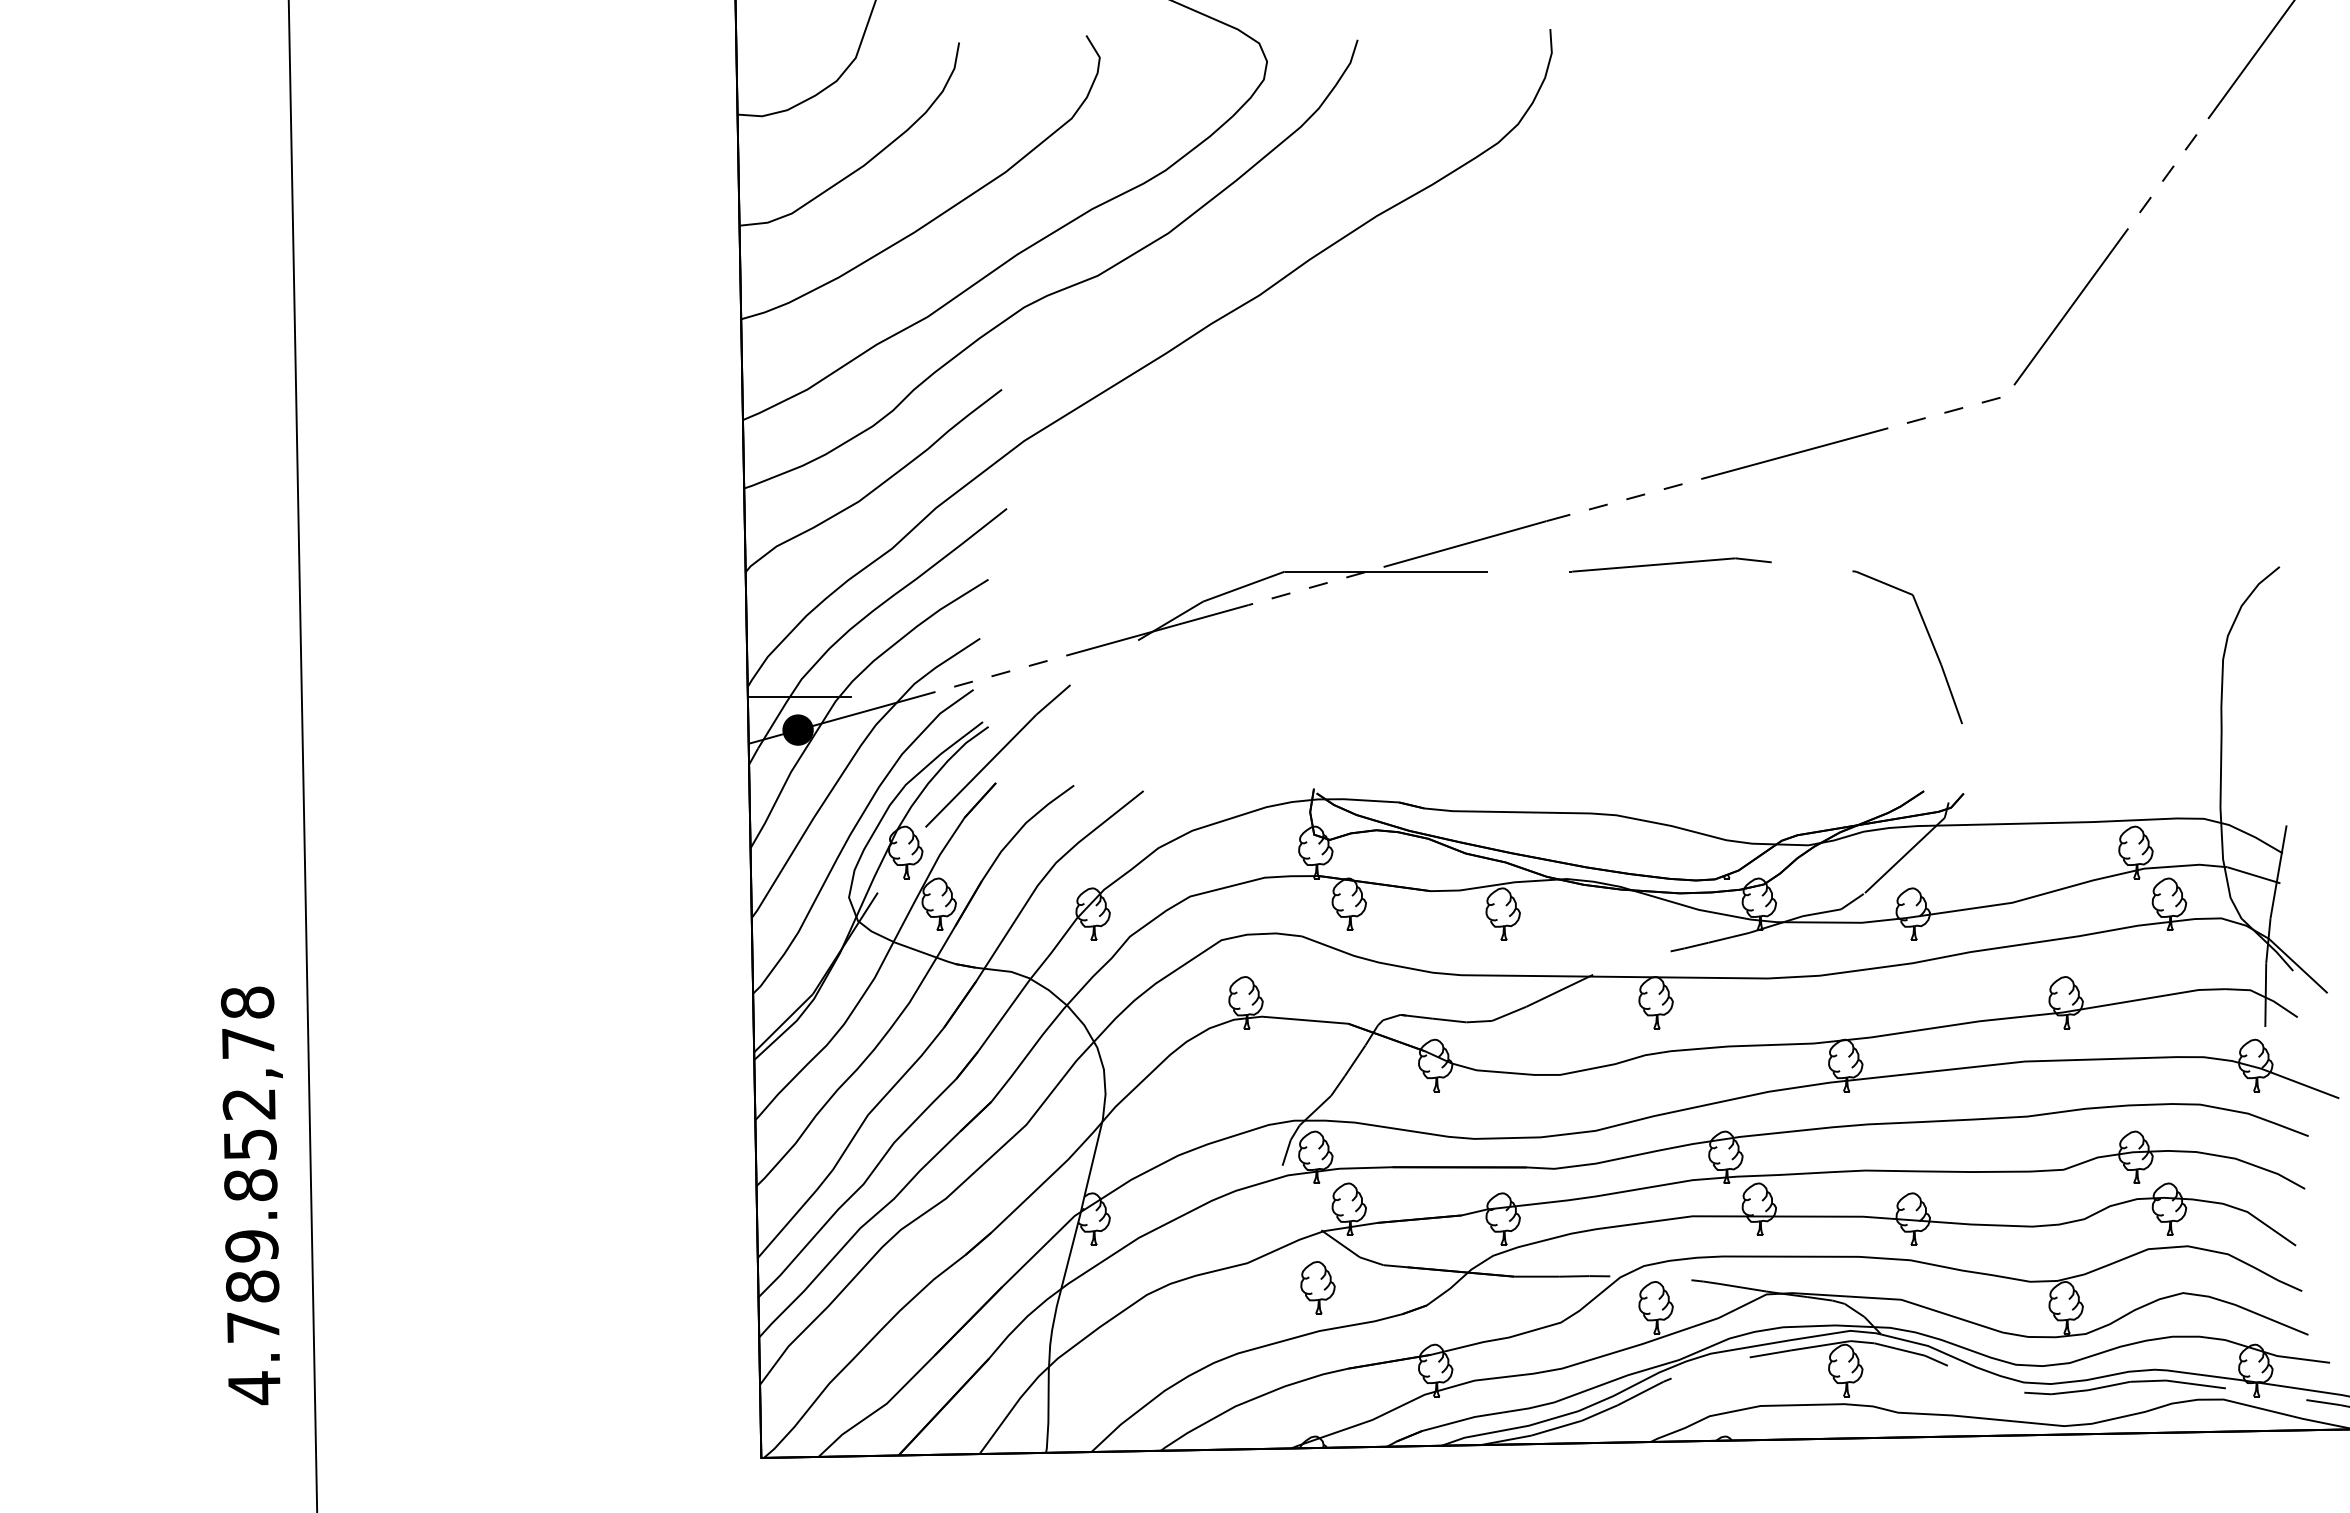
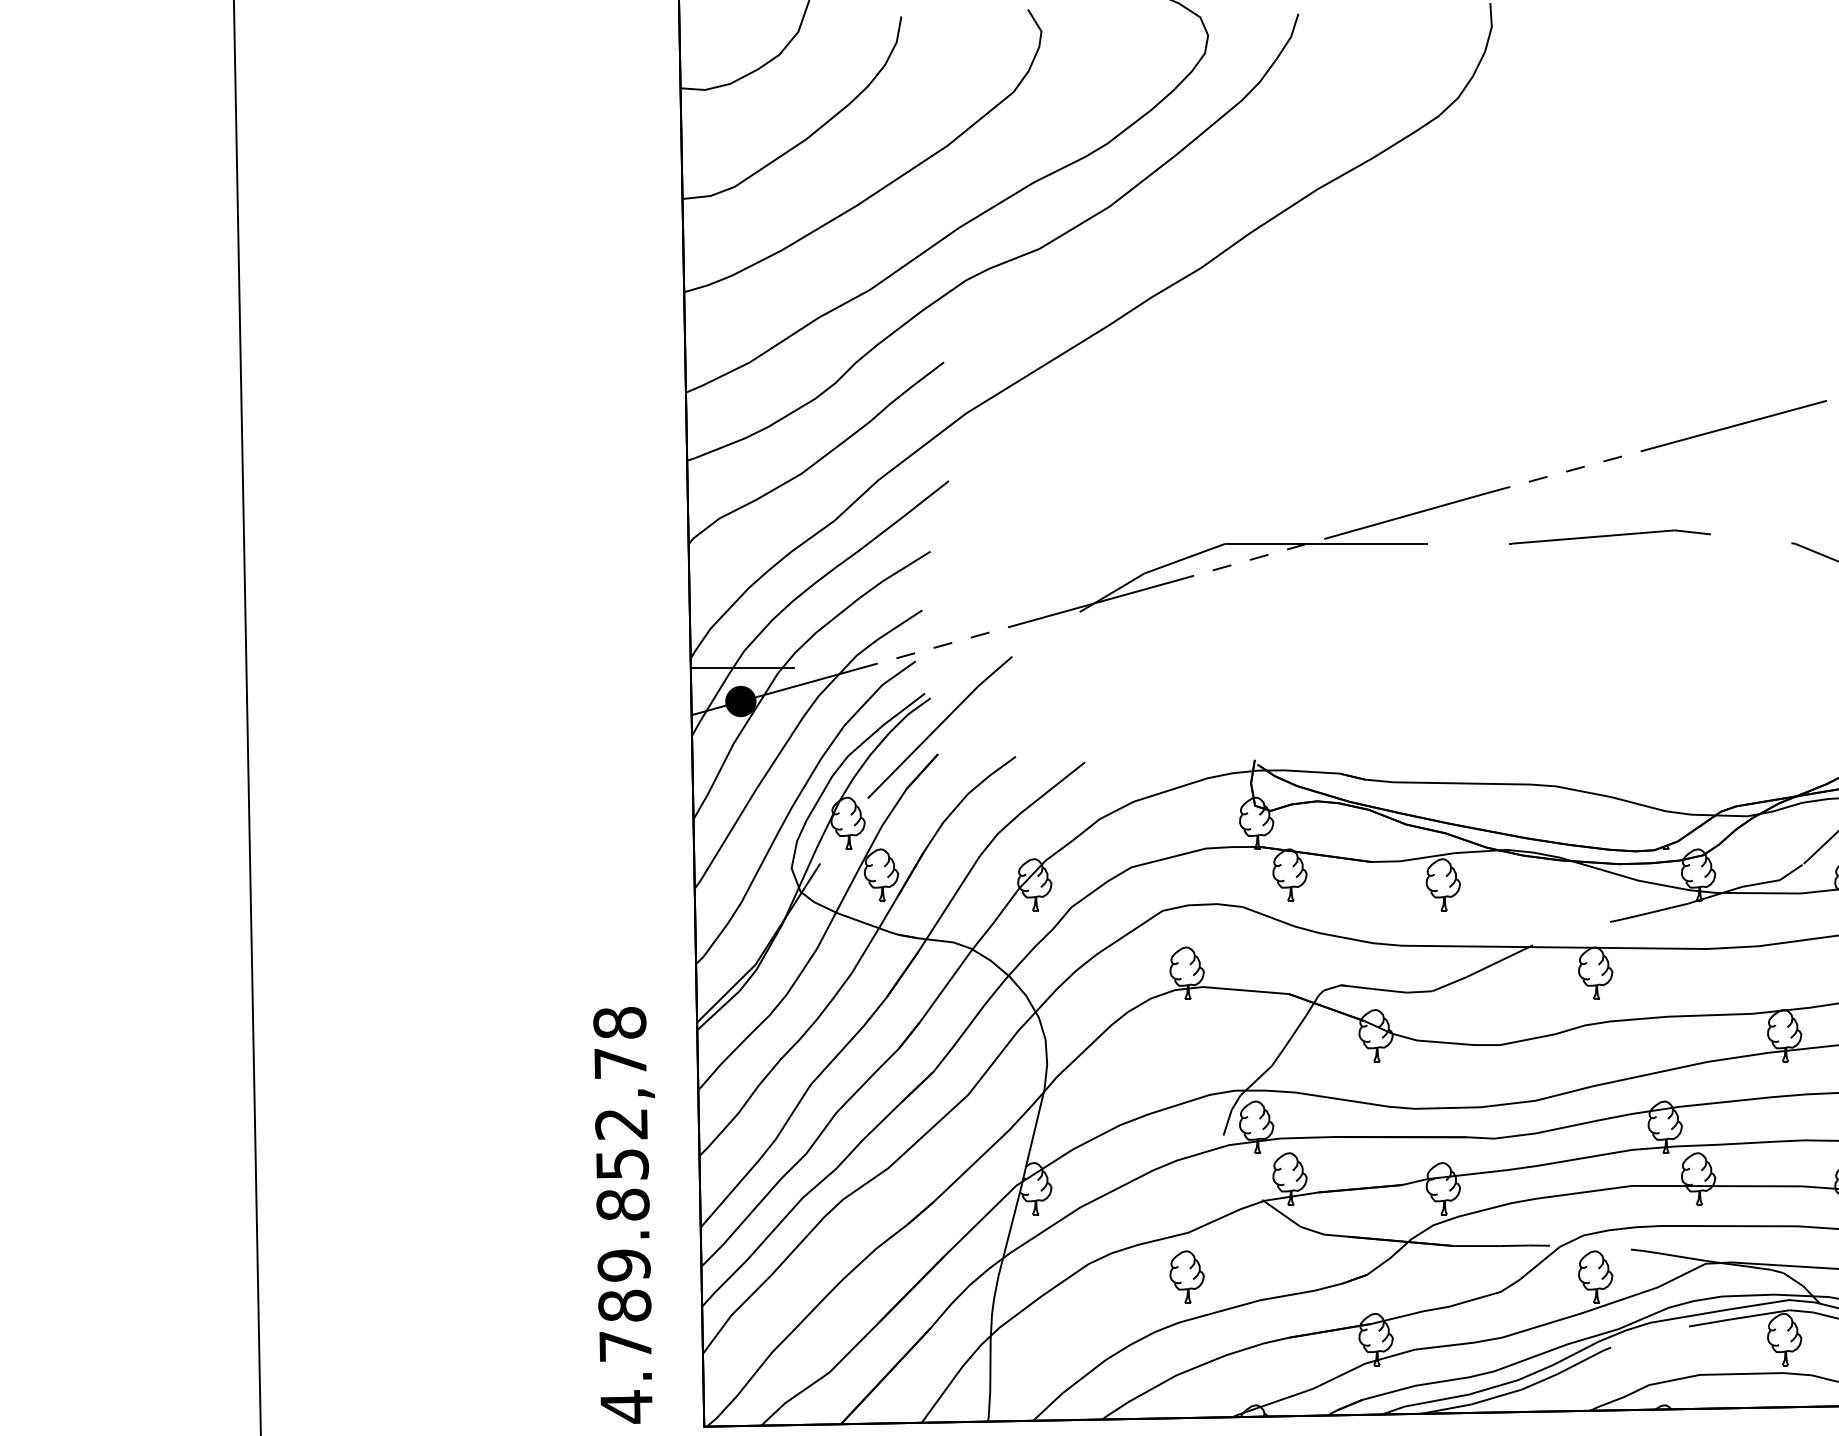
text: (251, 1195) -> (623, 1215), moved
part: (1317, 1287) -> (1186, 1276), moved

